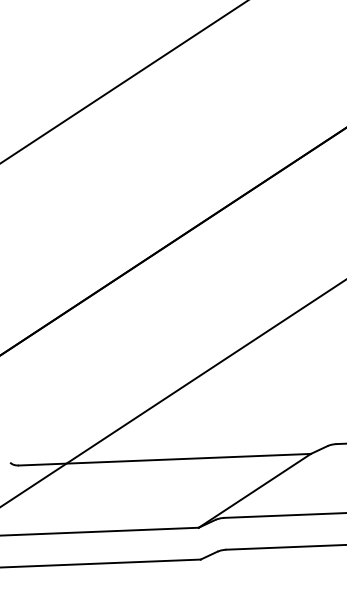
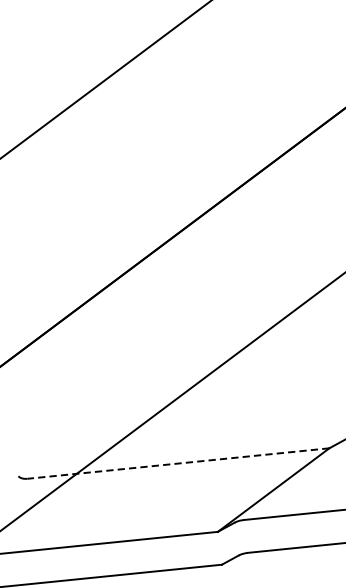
line: (164, 459) -> (178, 463), solid -> dashed

